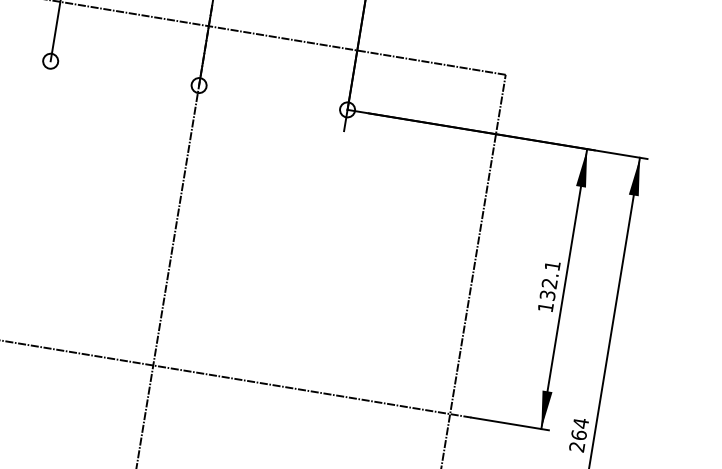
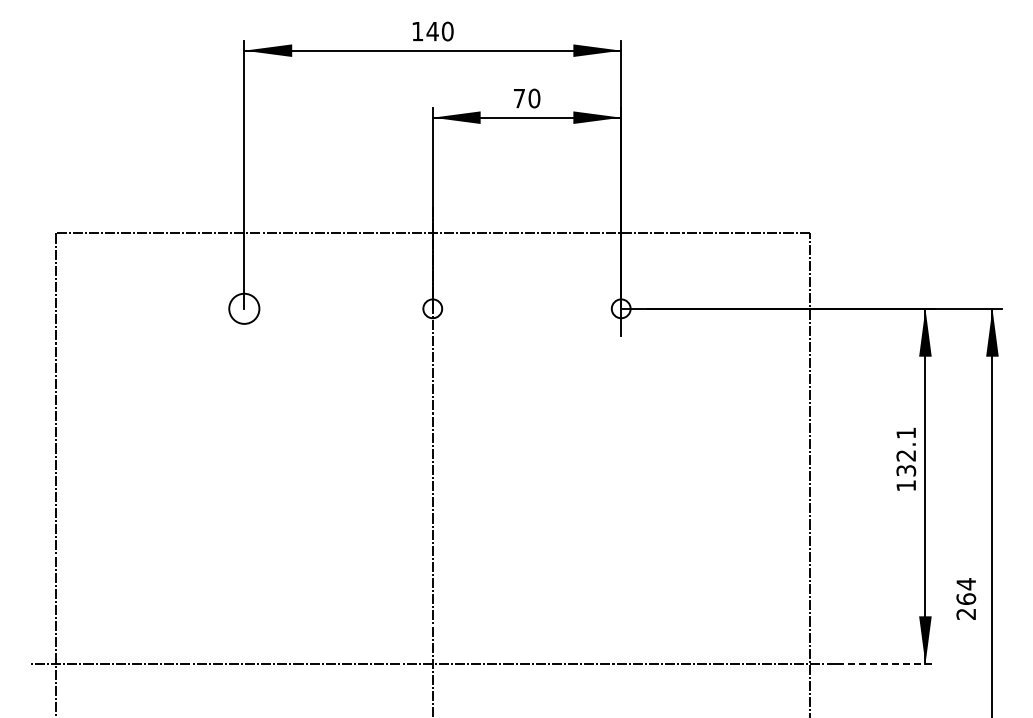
circle: (50, 60) -> (243, 308), size x1.6
text: (549, 286) -> (906, 459), moved
line: (510, 424) -> (886, 664), solid -> dashed
text: (579, 434) -> (966, 598), moved

